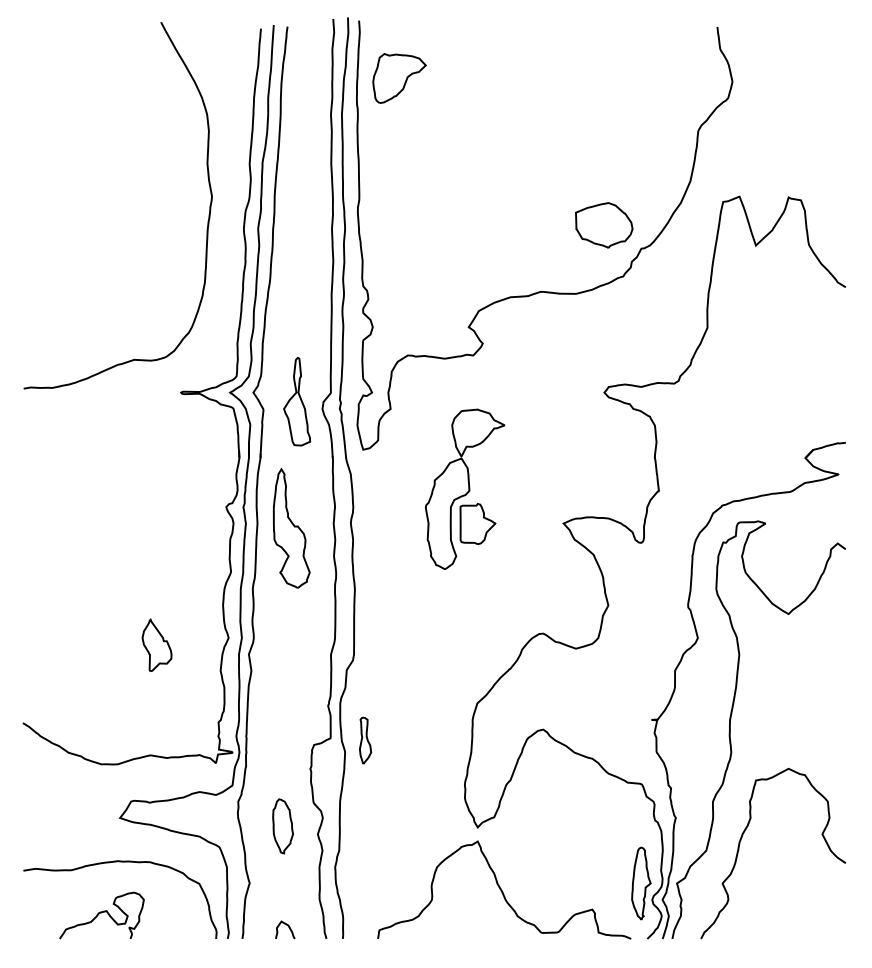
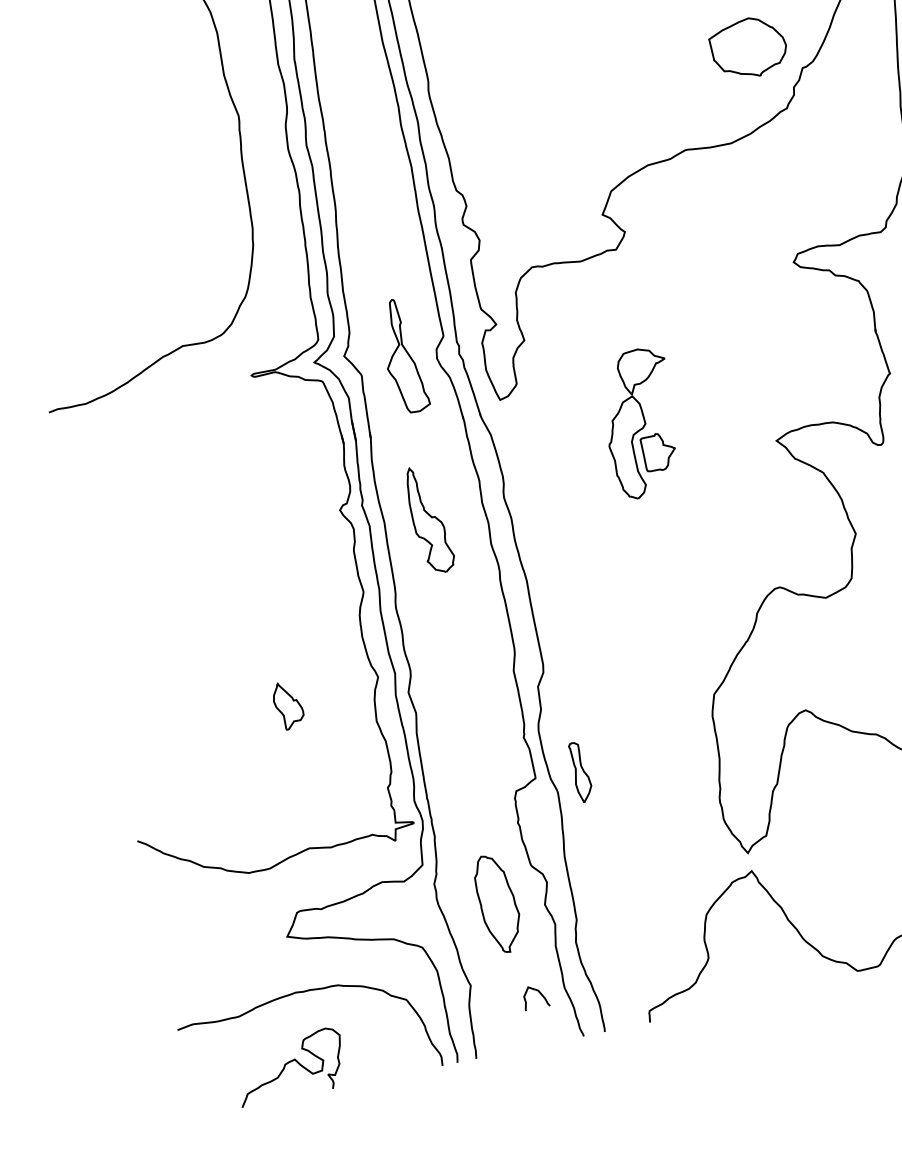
part: (465, 488) -> (641, 422), size x0.7
part: (291, 527) -> (429, 518), size x0.7
part: (156, 644) -> (287, 704), size x0.7
part: (282, 826) -> (497, 904), size x1.4
curve: (287, 926) -> (537, 992), moved

